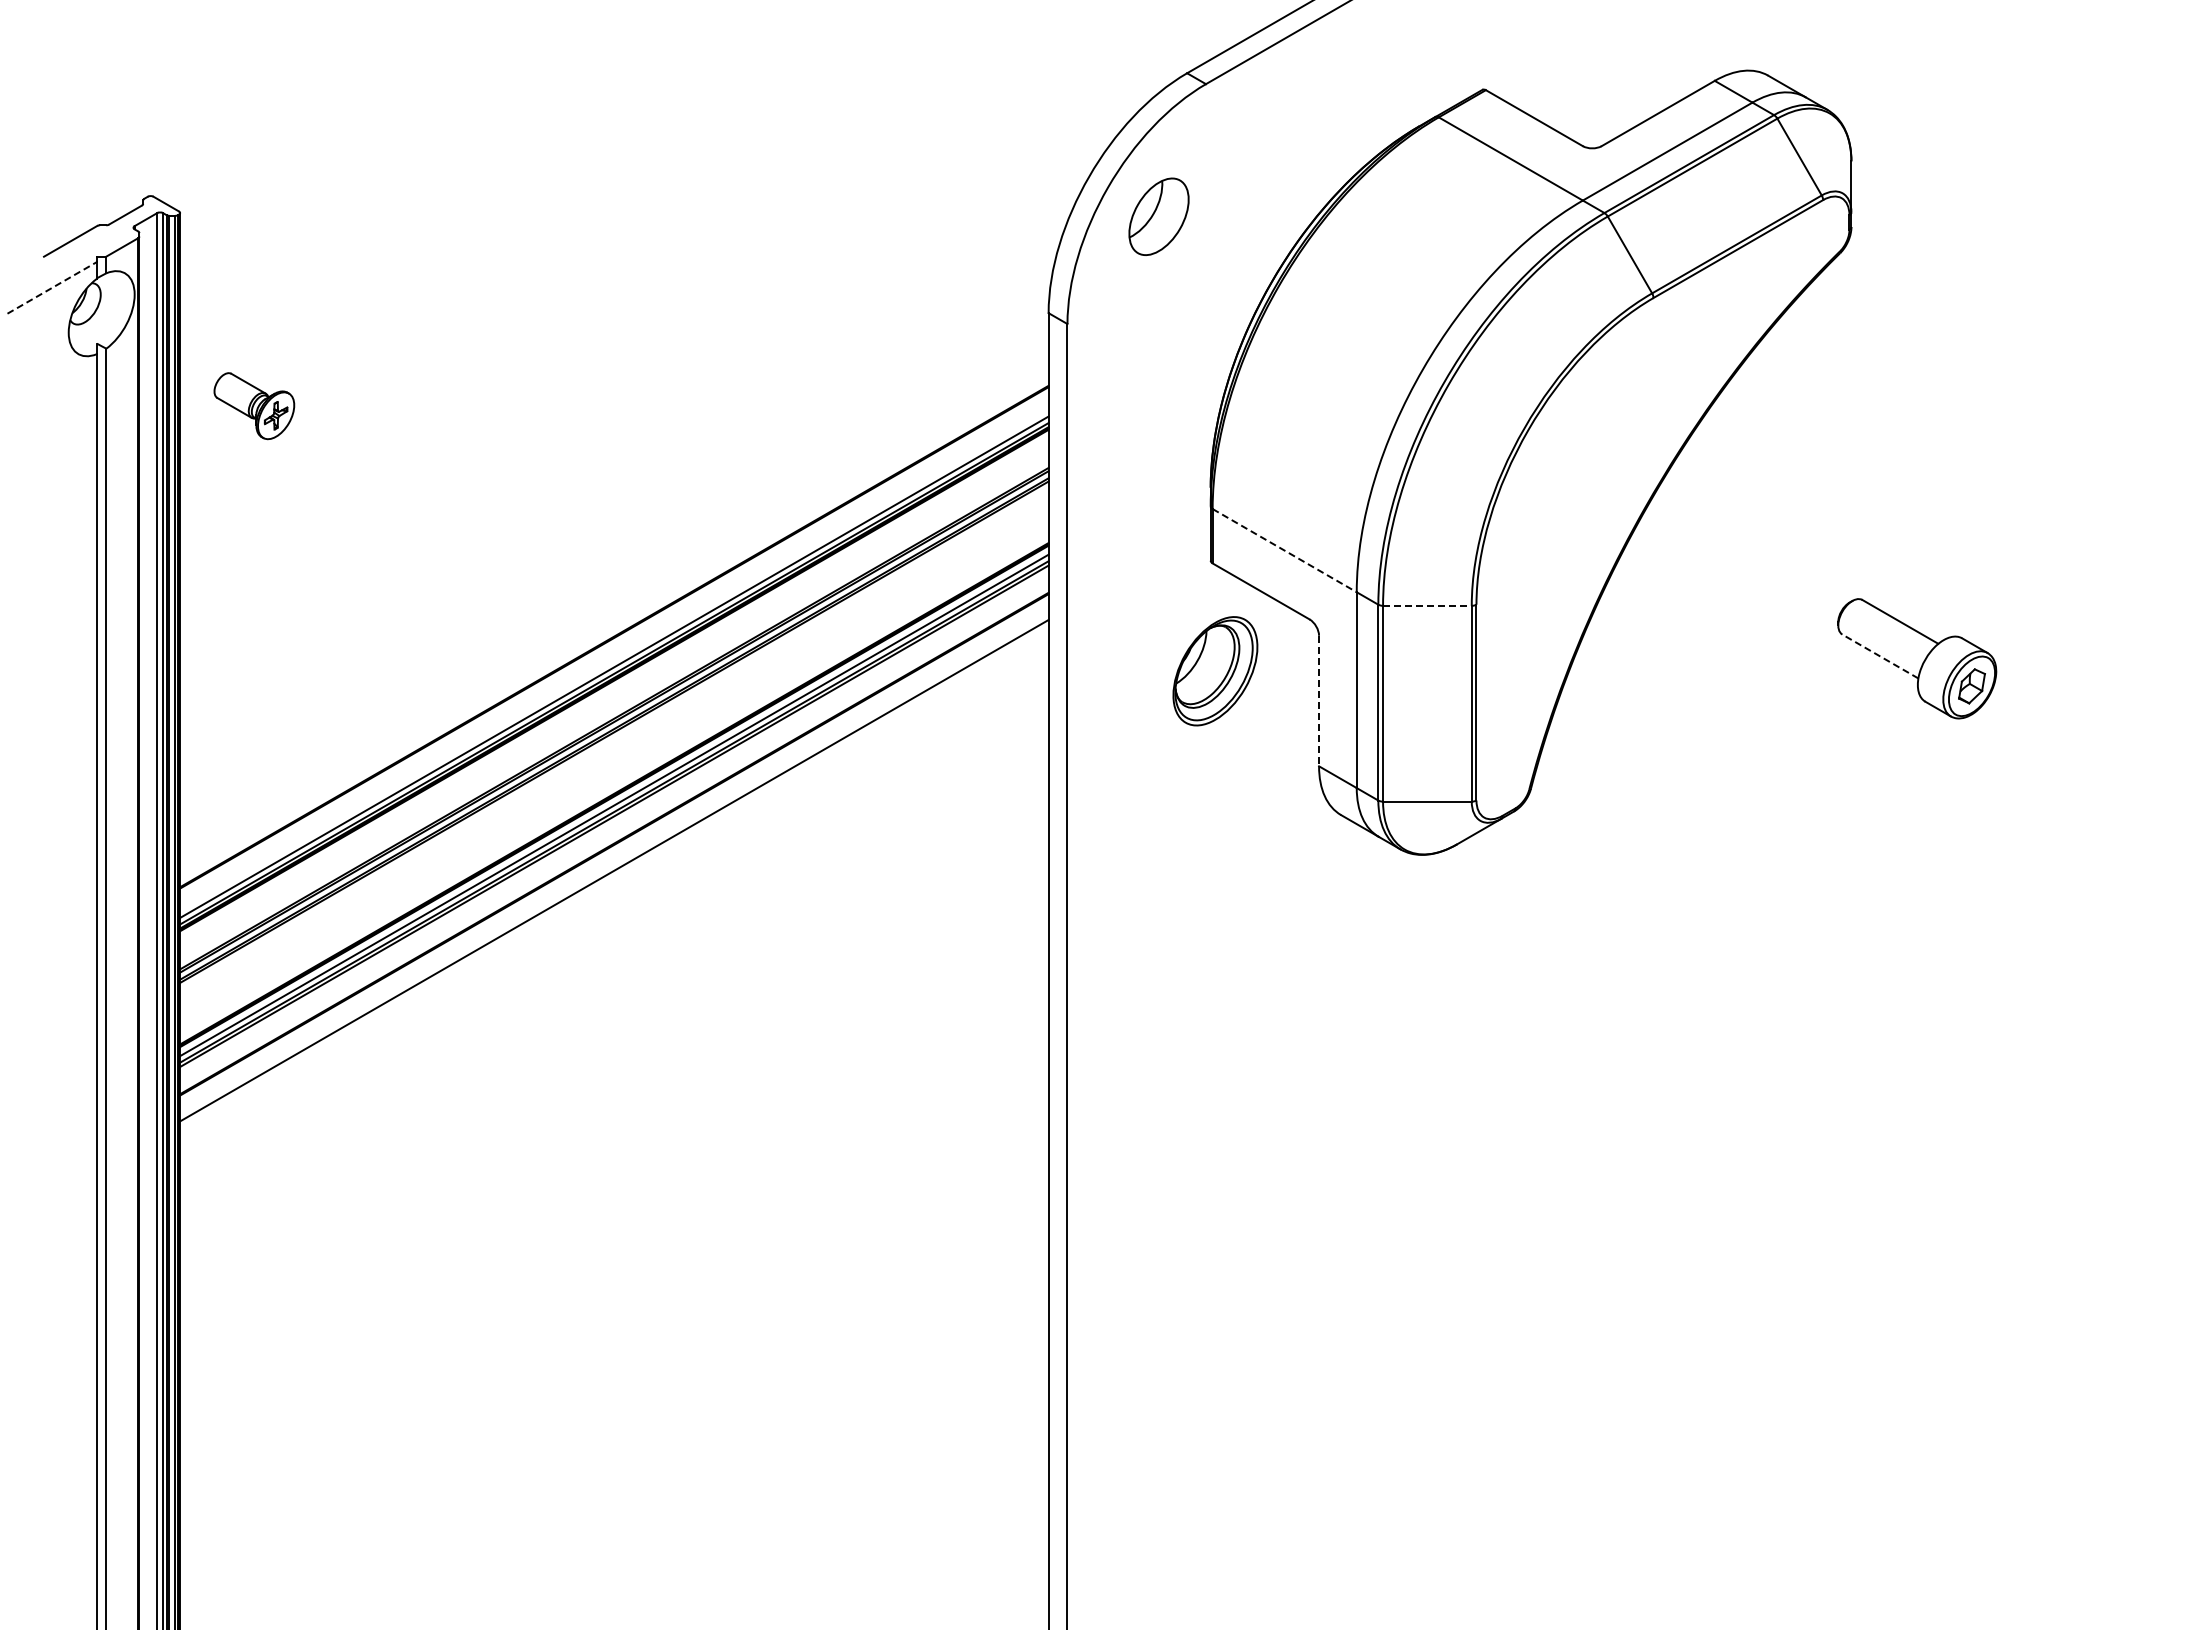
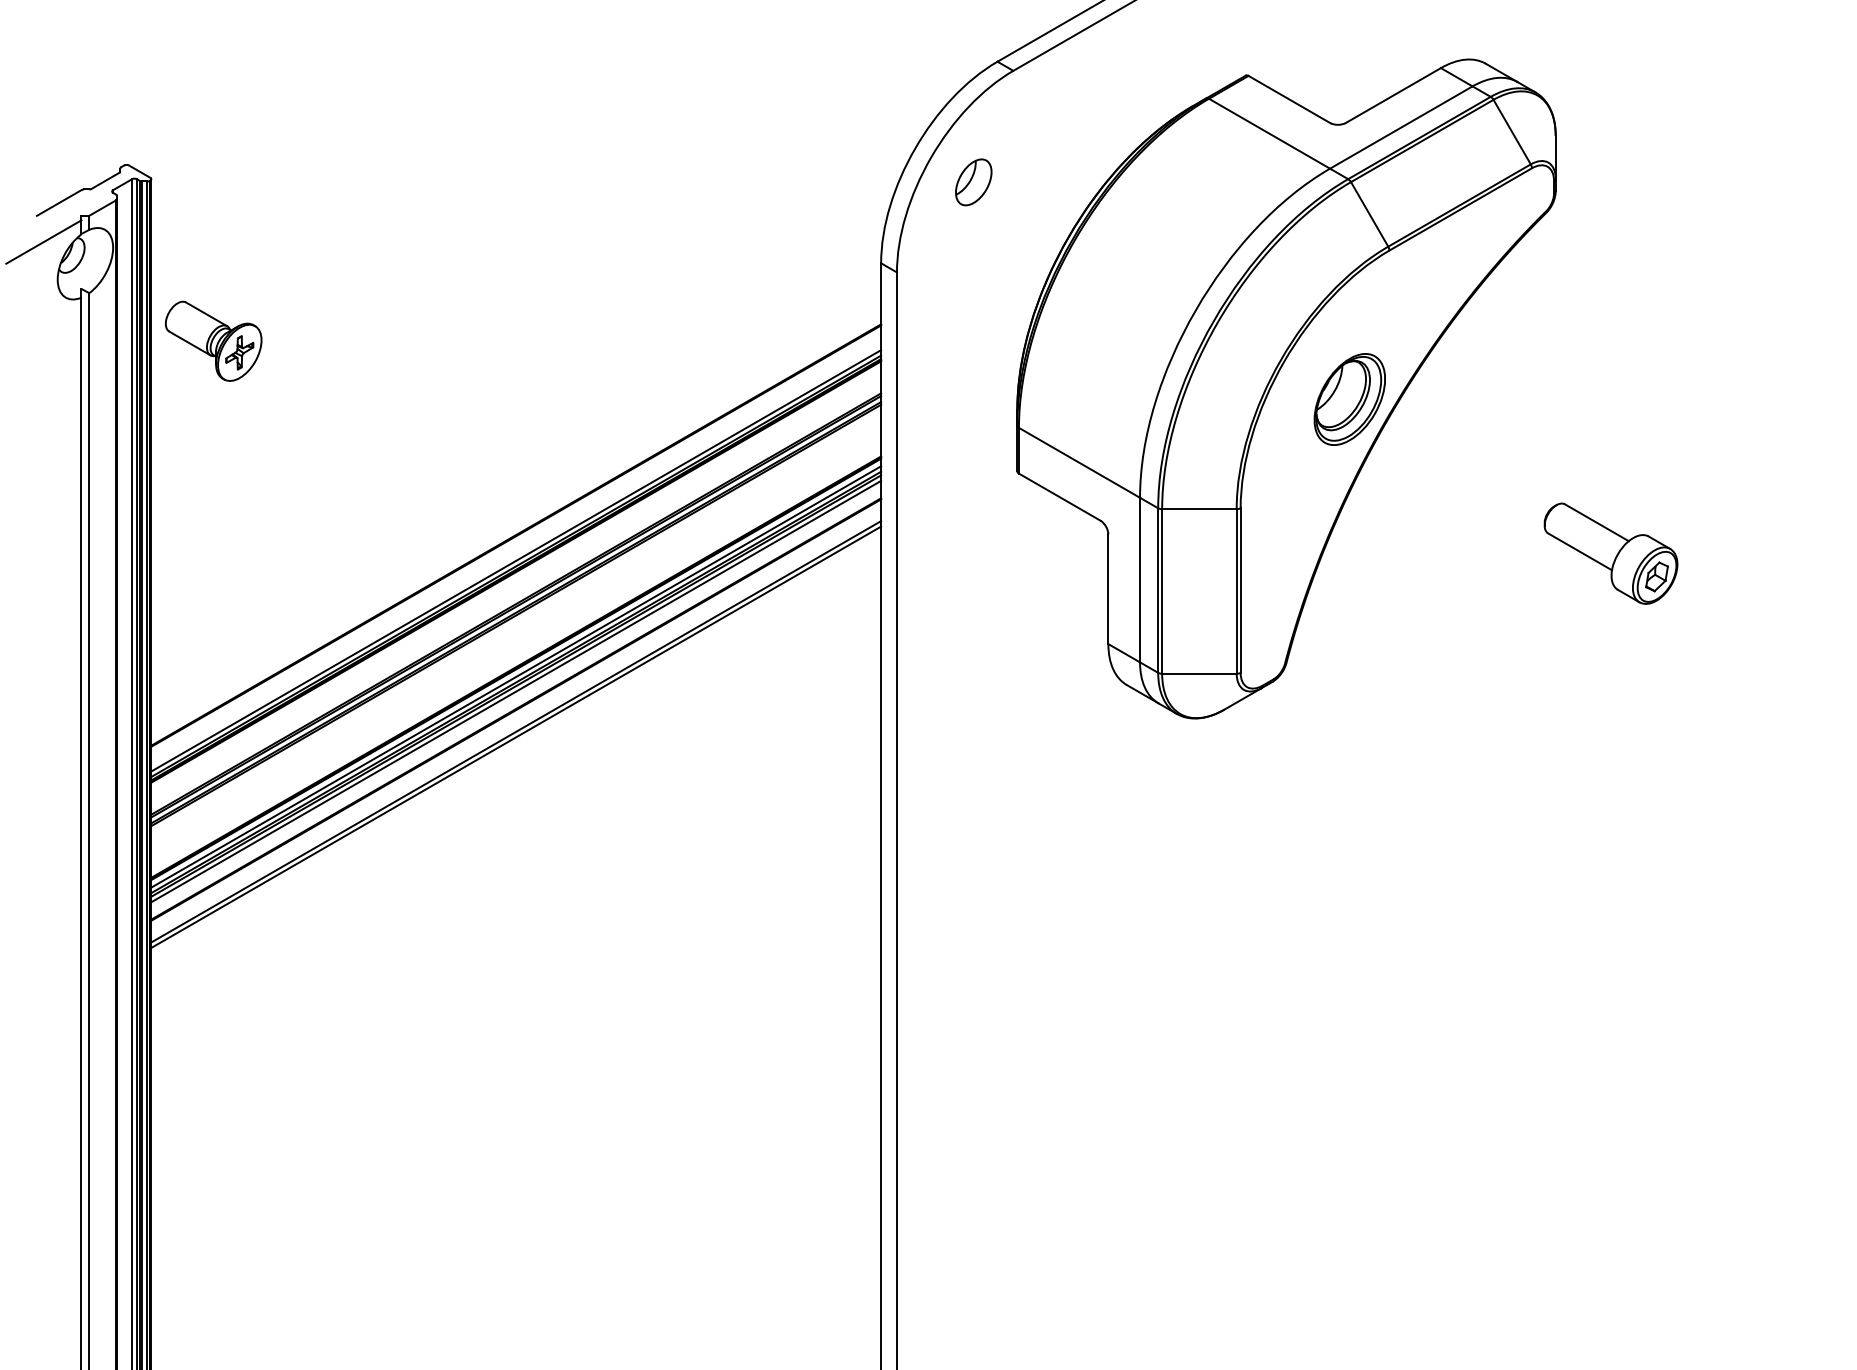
part: (1158, 216) -> (973, 182), size x0.71
line: (52, 287) -> (44, 241), dashed -> solid
part: (254, 406) -> (213, 341), size x1.43
line: (1285, 550) -> (1080, 462), dashed -> solid
line: (1427, 605) -> (1199, 508), dashed -> solid
line: (1880, 656) -> (1580, 551), dashed -> solid
part: (1215, 671) -> (1349, 399), moved
line: (1319, 701) -> (1108, 589), dashed -> solid
line: (614, 822) -> (516, 691), added
line: (614, 876) -> (516, 736), added

